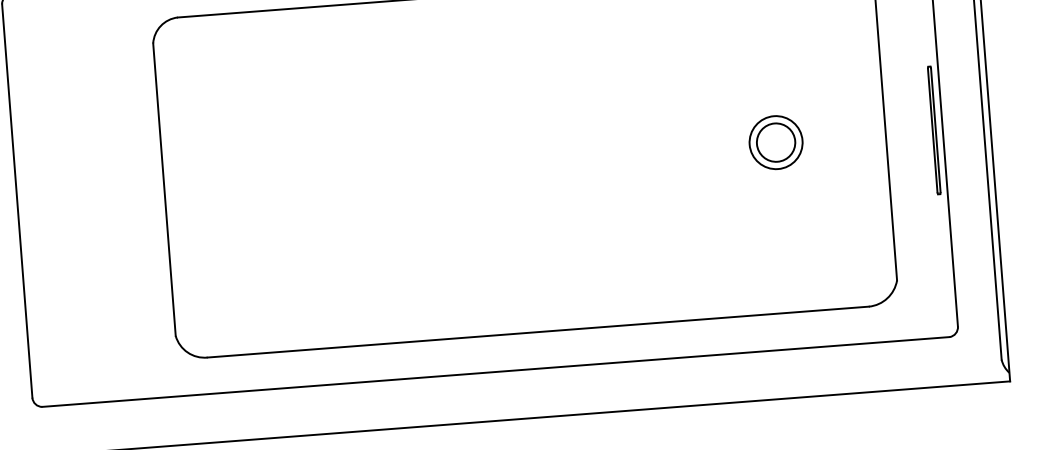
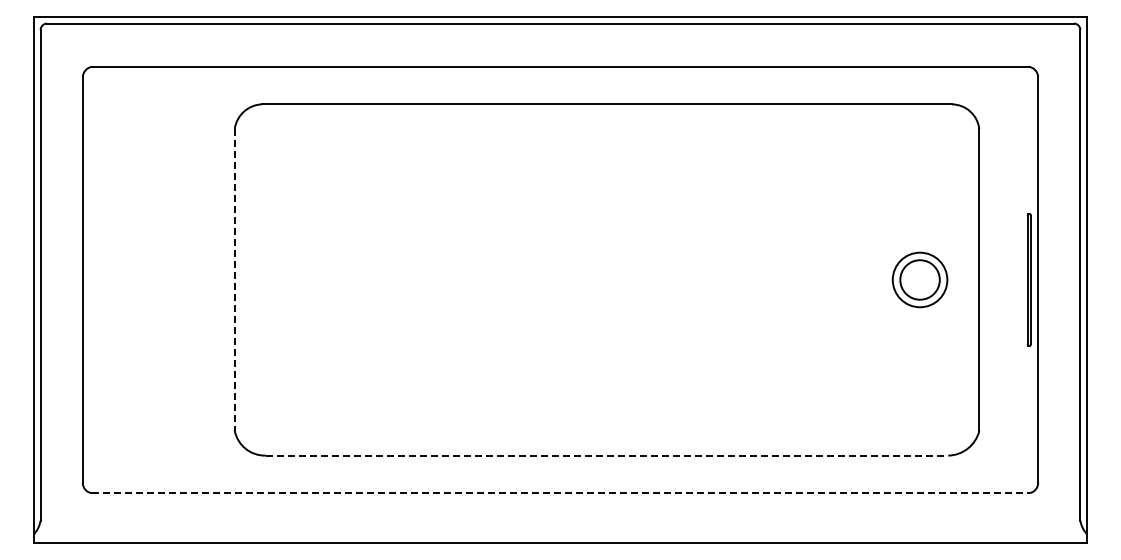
part: (775, 142) -> (919, 279), moved
line: (164, 189) -> (234, 279), solid -> dashed
line: (538, 331) -> (607, 455), solid -> dashed
line: (495, 372) -> (560, 493), solid -> dashed

